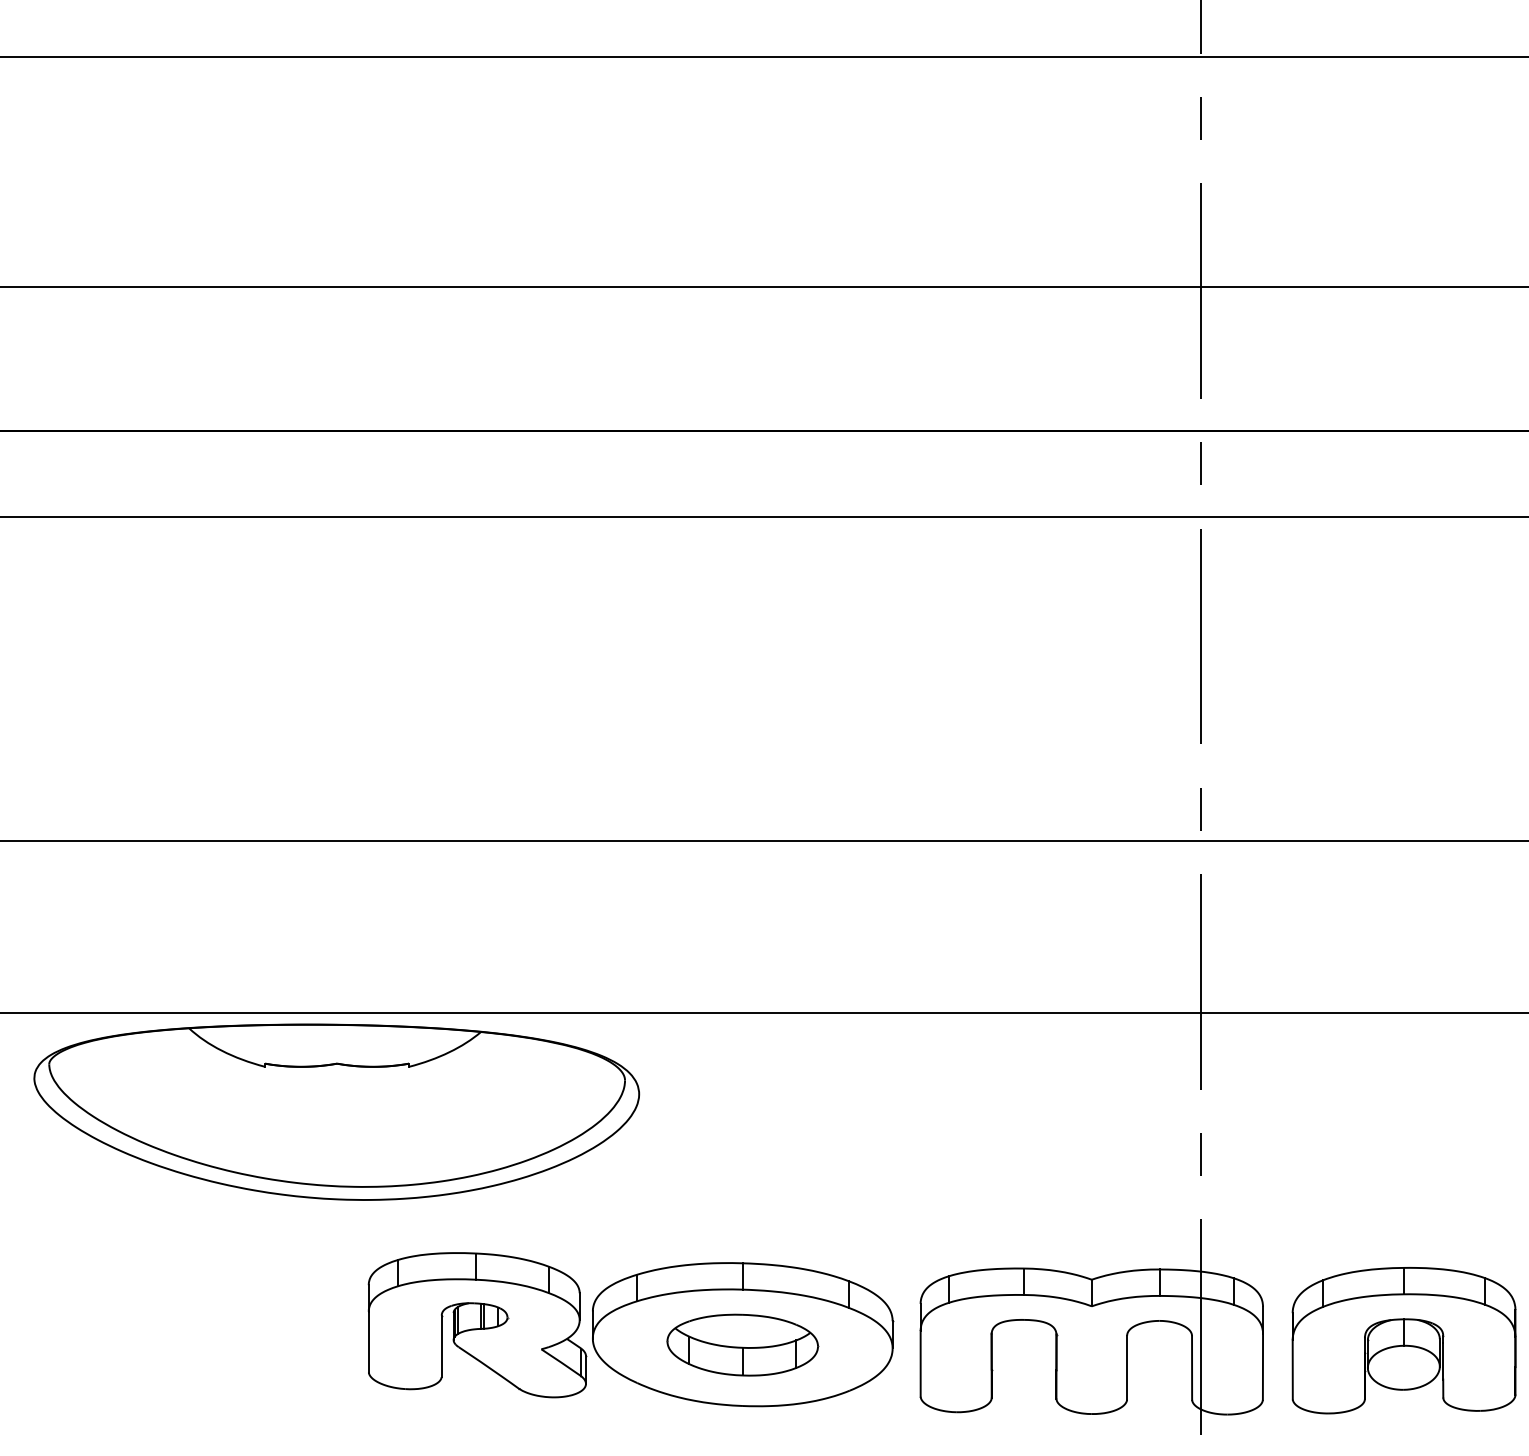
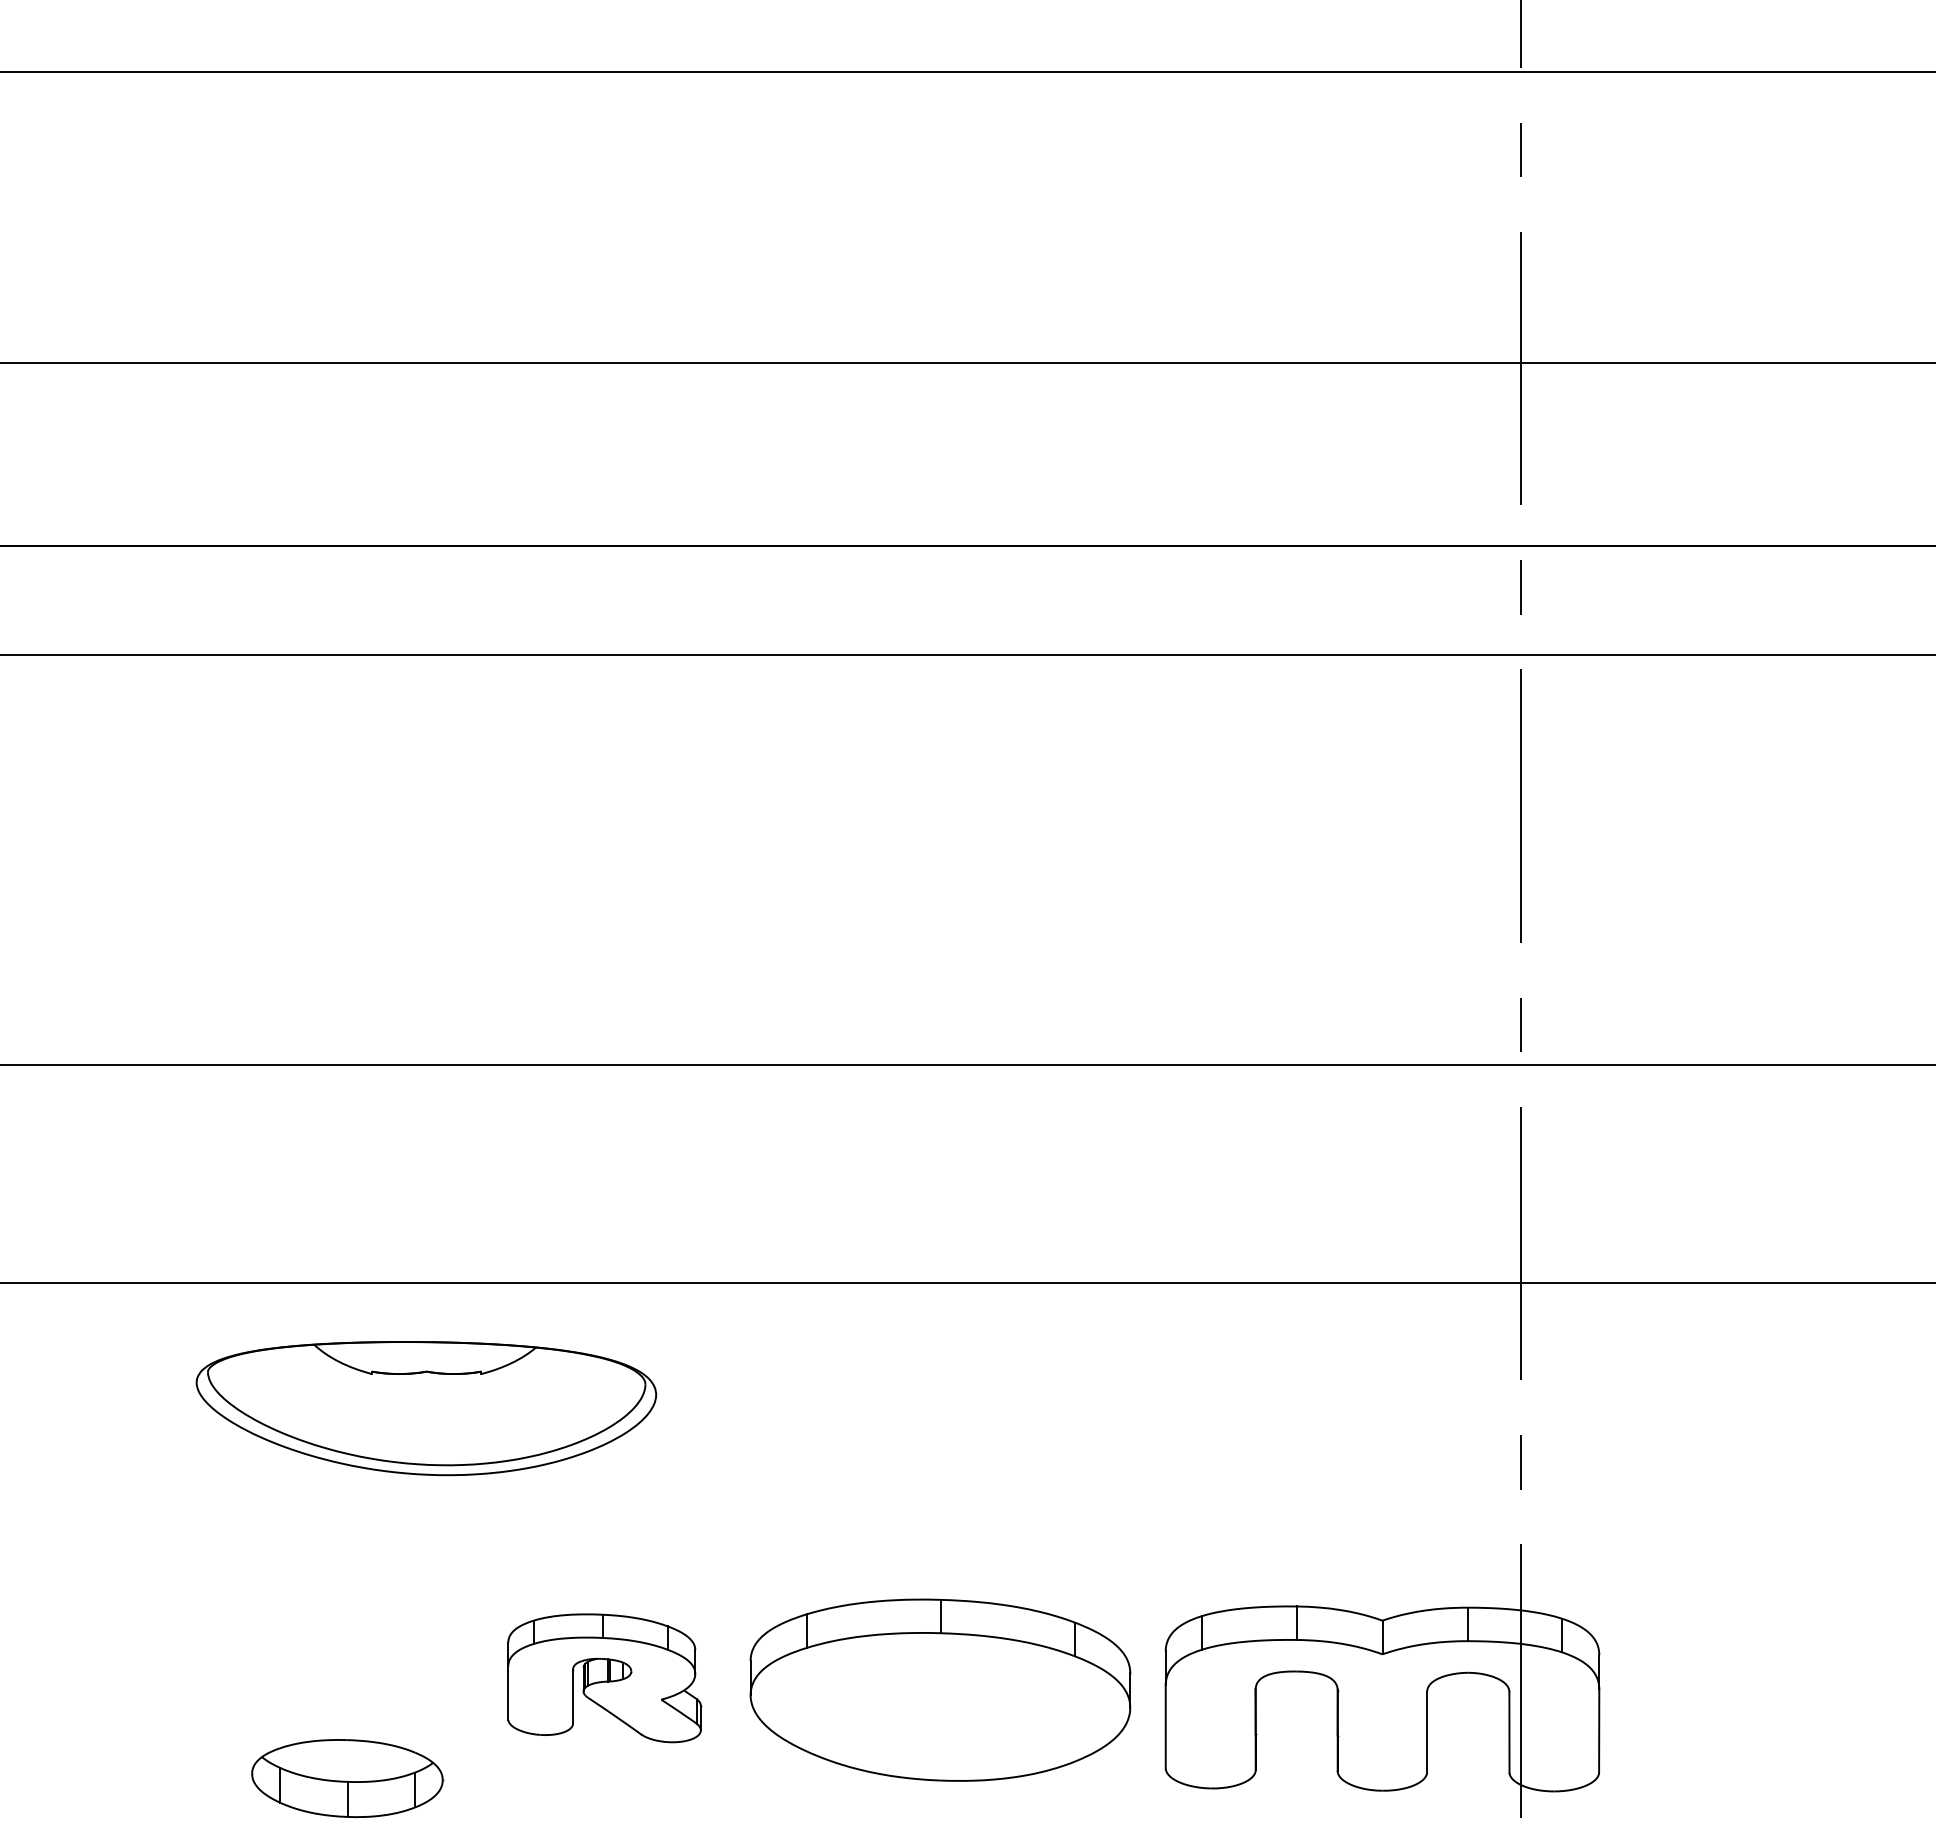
part: (336, 1112) -> (426, 1408), size x0.6
part: (477, 1325) -> (604, 1678), size x0.7
part: (1403, 1340) -> (1777, 1697), removed
part: (742, 1345) -> (347, 1778), moved

